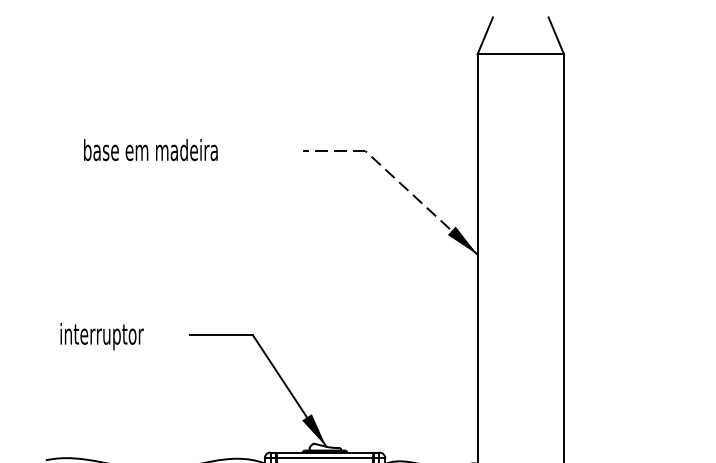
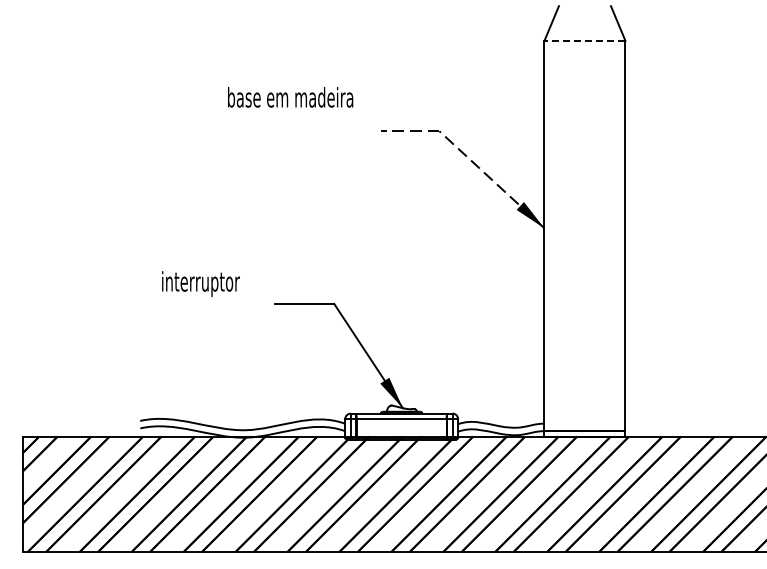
line: (520, 54) -> (584, 40), solid -> dashed
text: (150, 150) -> (290, 97), moved
text: (101, 335) -> (200, 283), moved

